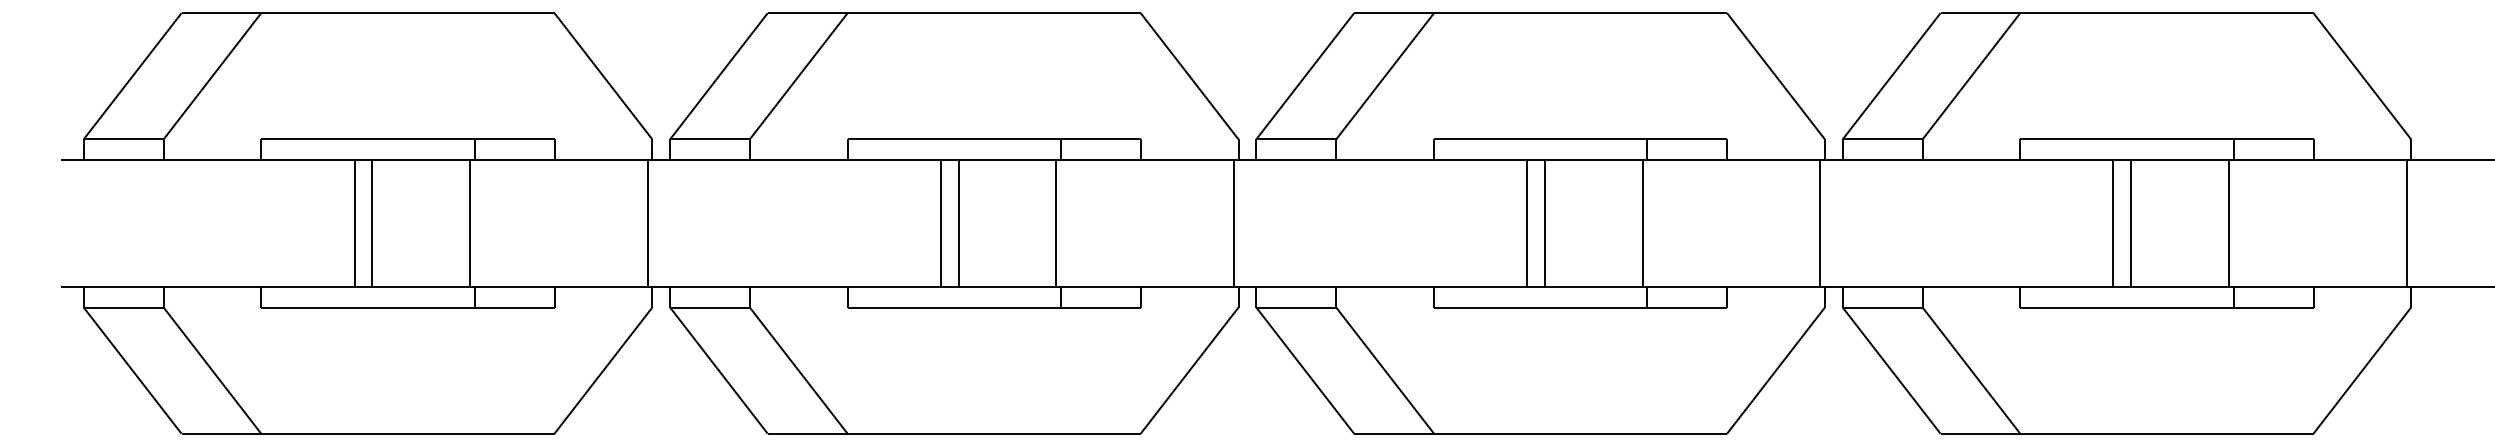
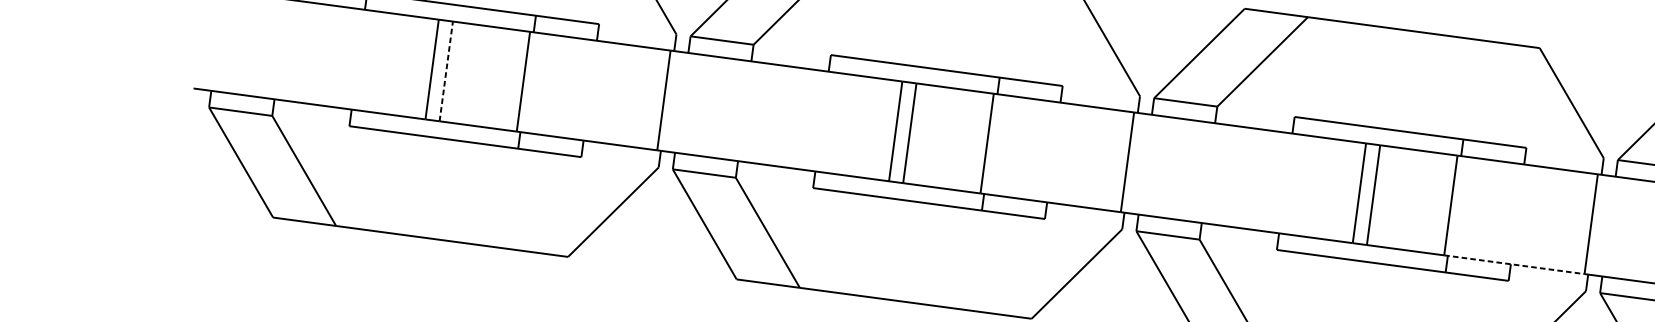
line: (372, 222) -> (446, 70), solid -> dashed
line: (1731, 286) -> (1514, 264), solid -> dashed

